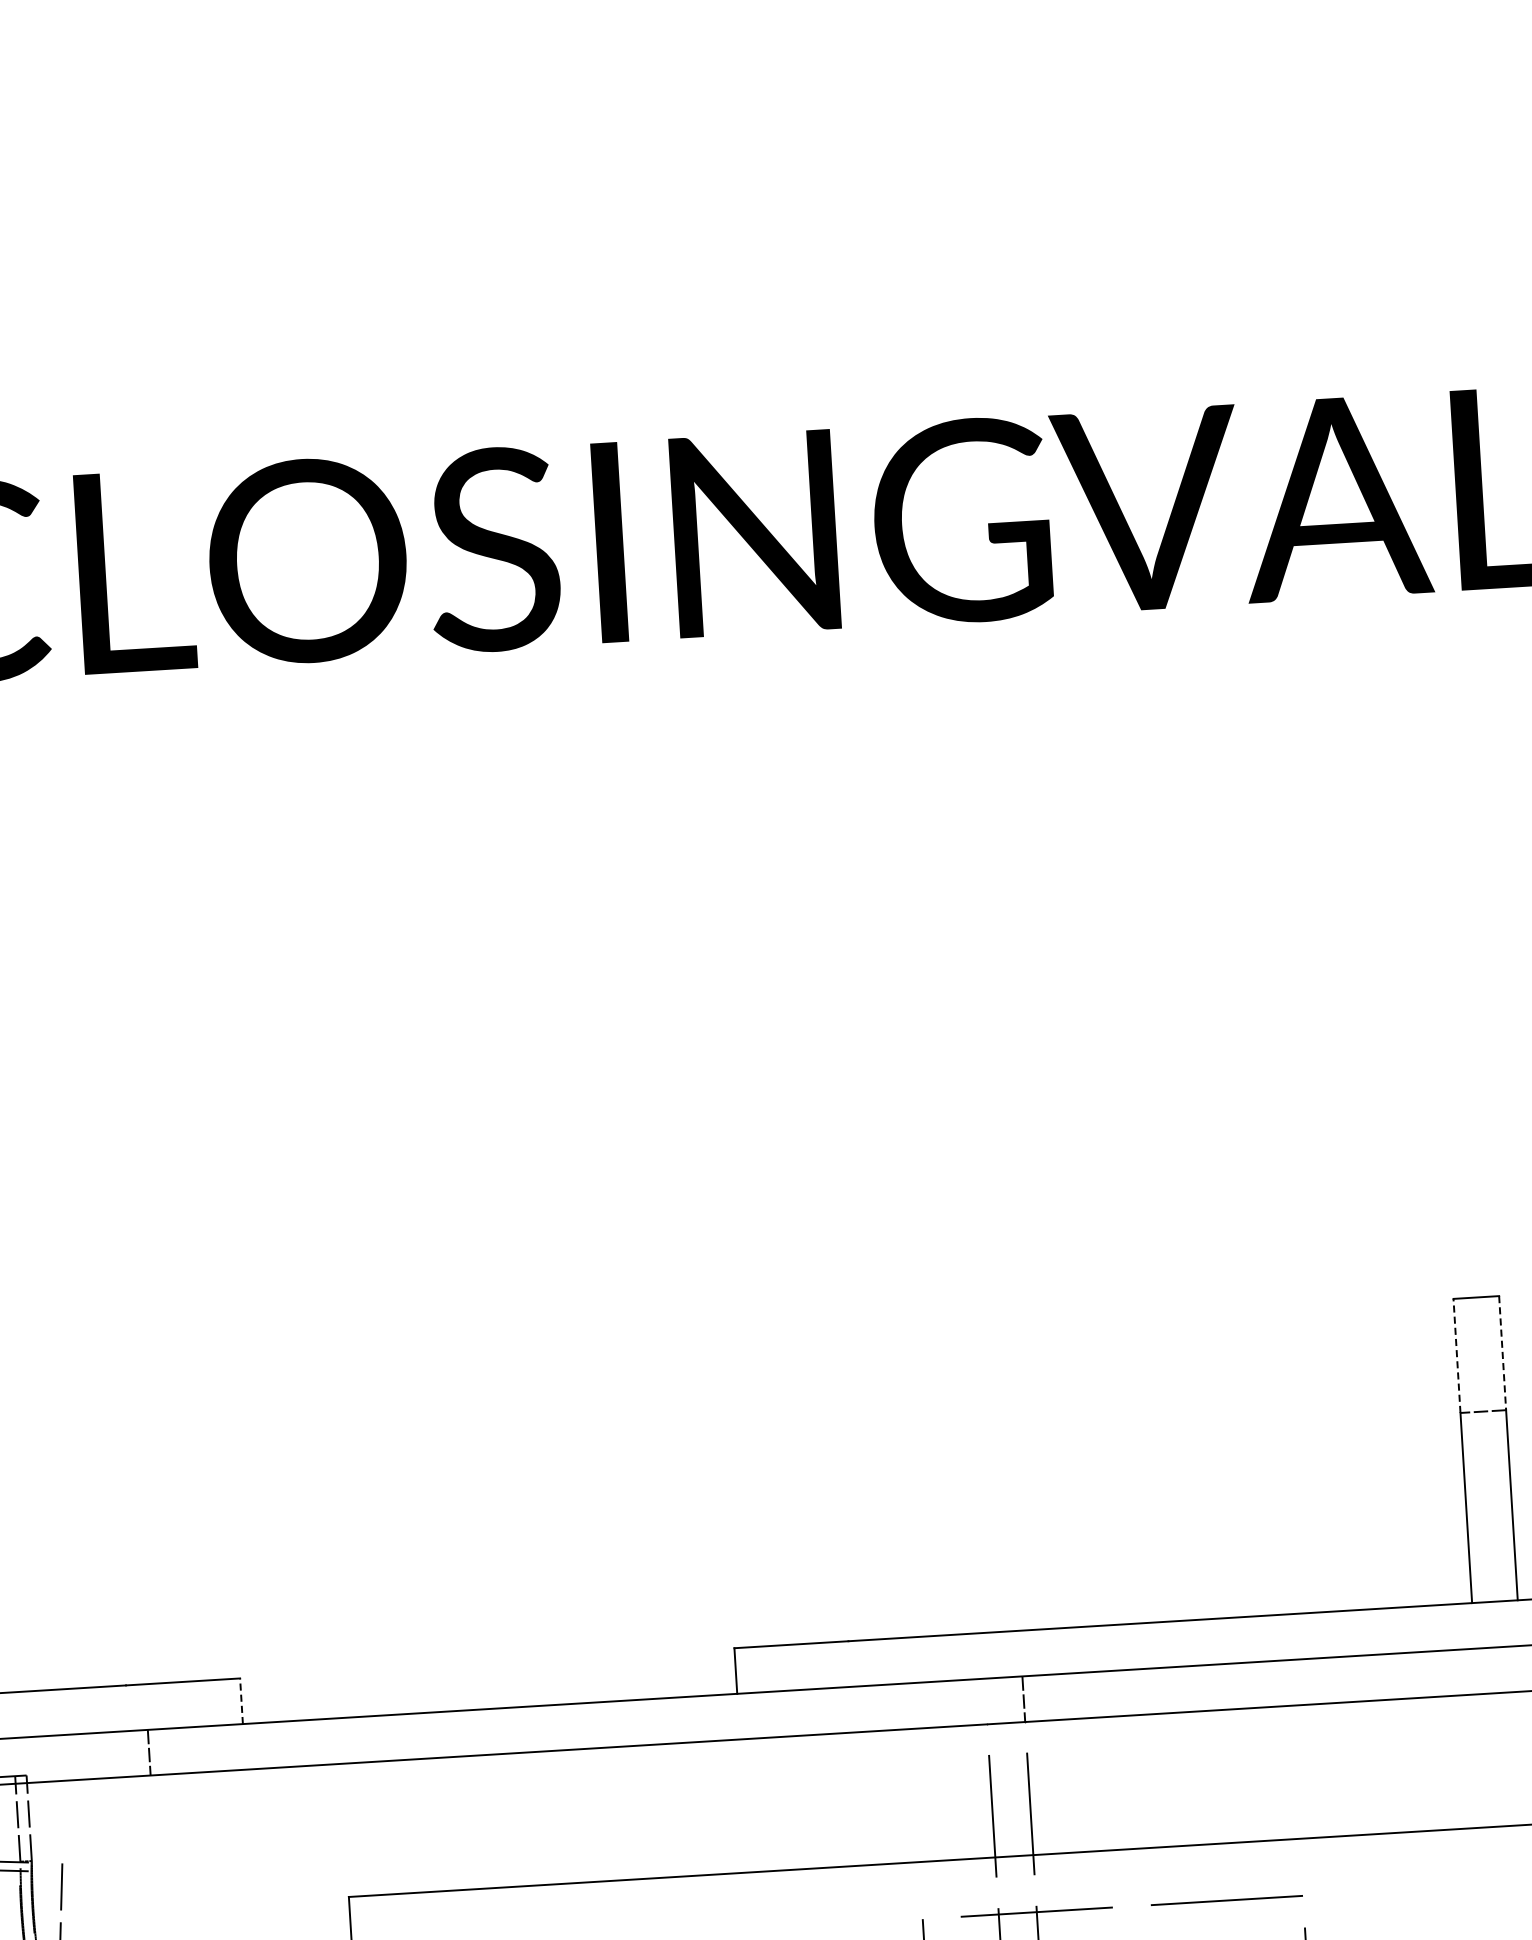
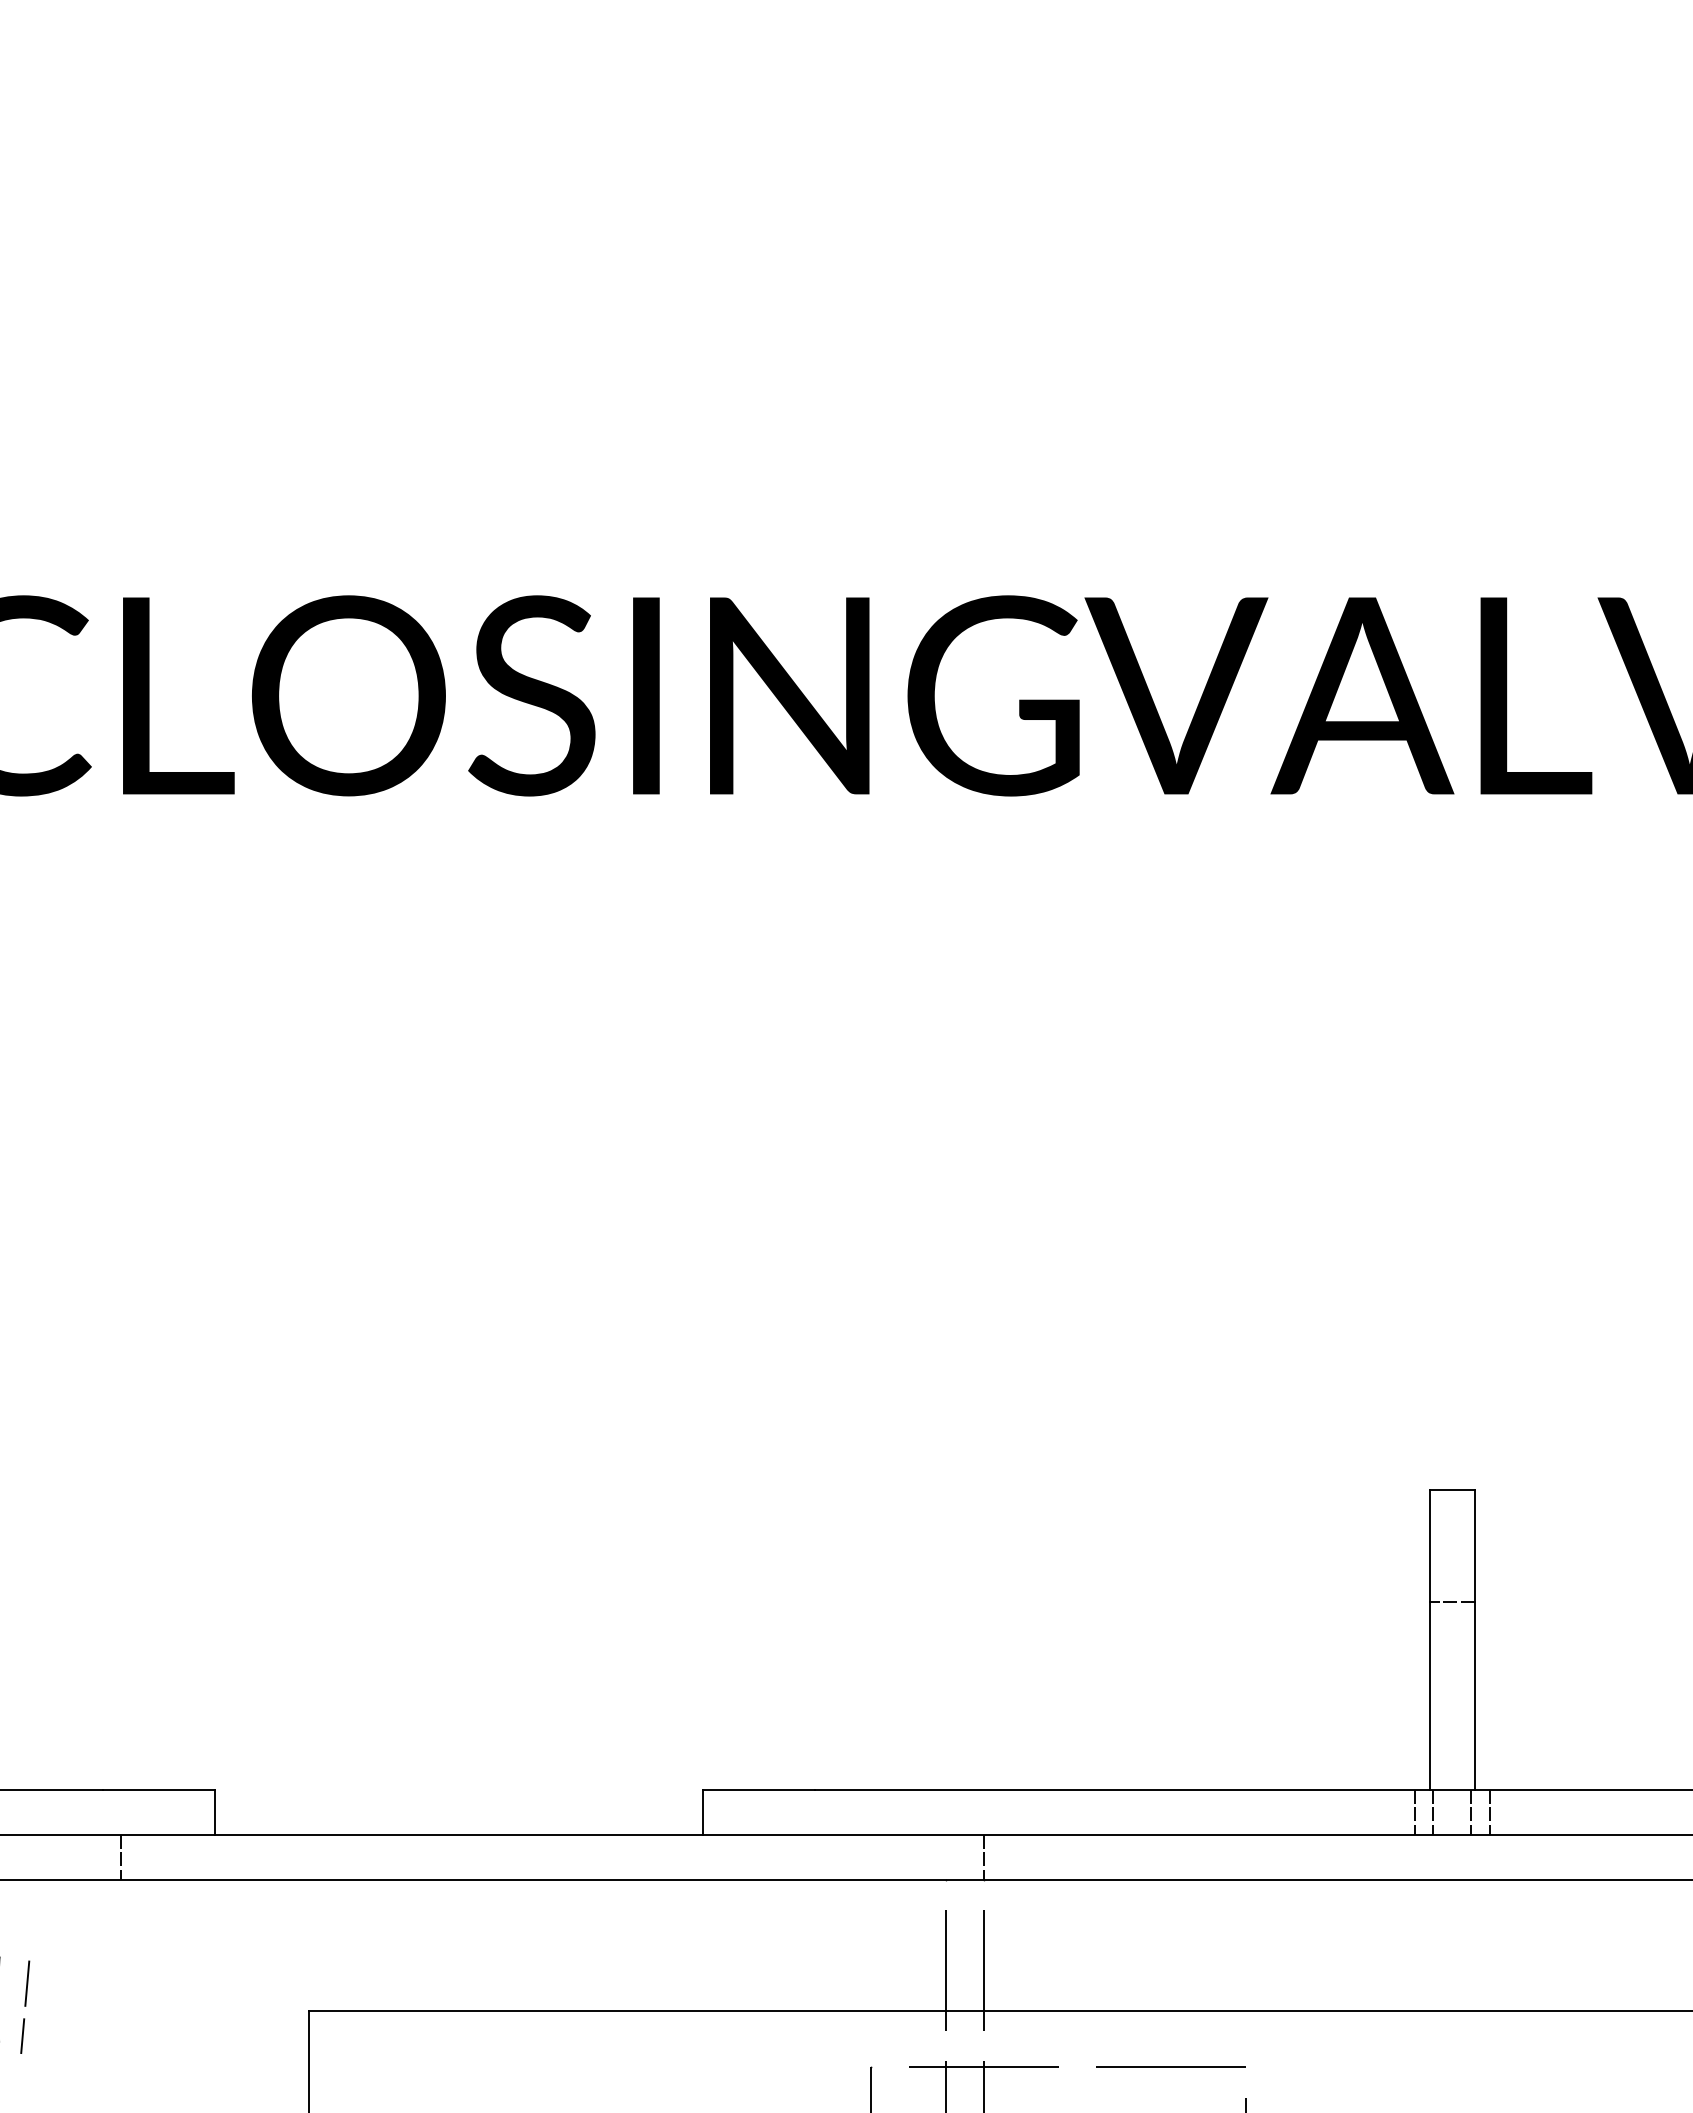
line: (1502, 1353) -> (1474, 1546), dashed -> solid
line: (1456, 1355) -> (1429, 1545), dashed -> solid
line: (1515, 1622) -> (1471, 1811), added
line: (1477, 1625) -> (1433, 1811), added
line: (1457, 1626) -> (1414, 1811), added
line: (241, 1700) -> (215, 1811), dashed -> solid

